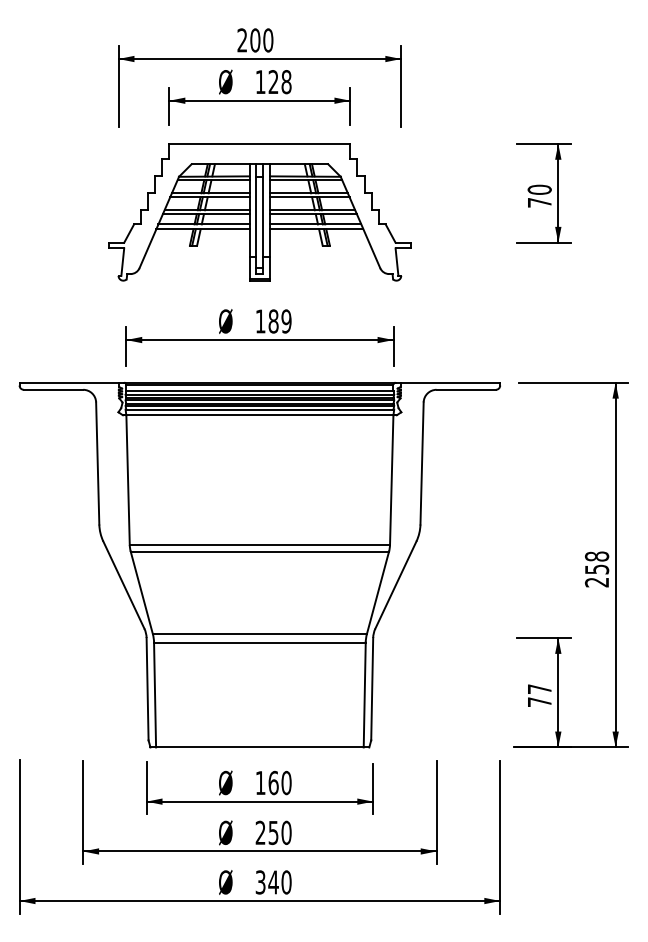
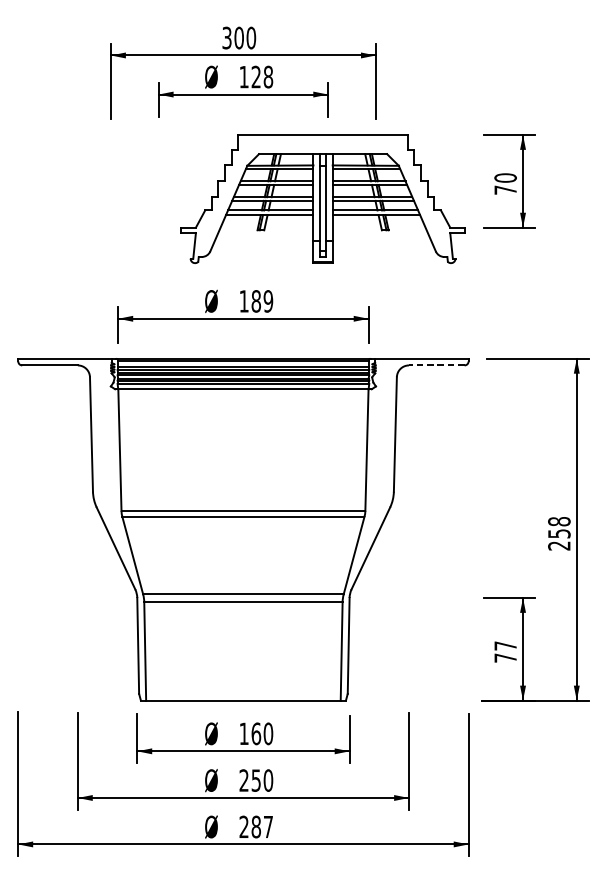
text: (242, 40) -> (227, 38), 200 -> 300
part: (259, 212) -> (322, 199), moved
line: (466, 389) -> (437, 365), solid -> dashed
text: (273, 882) -> (256, 827), 340 -> 287

